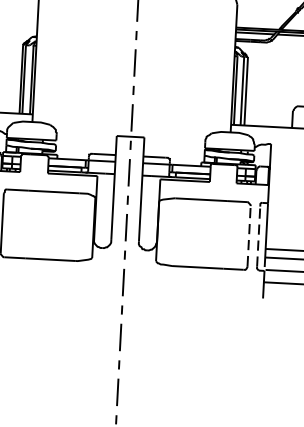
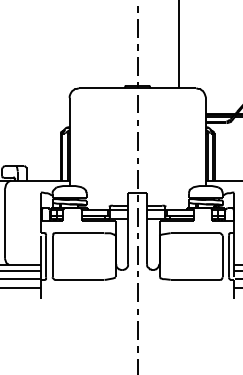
line: (249, 236) -> (222, 256), dashed -> solid
line: (259, 236) -> (229, 256), dashed -> solid

